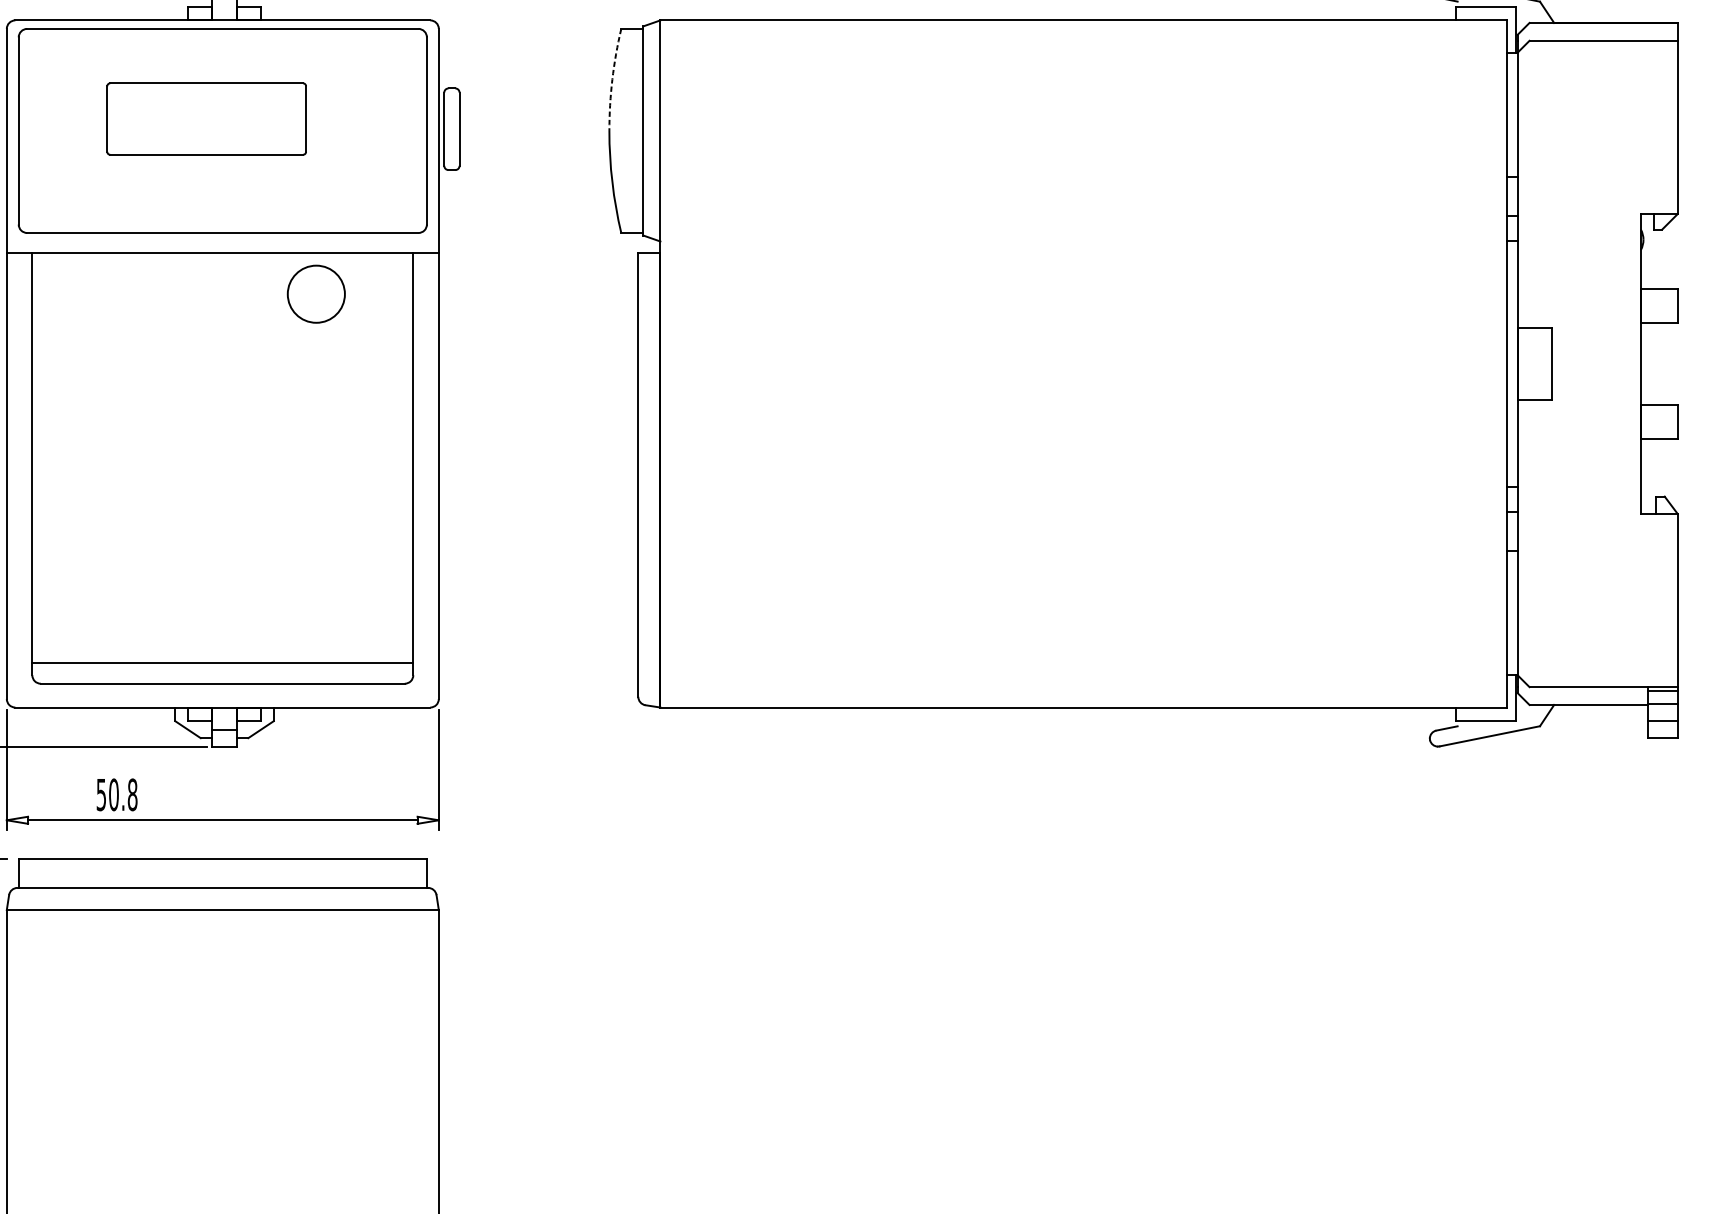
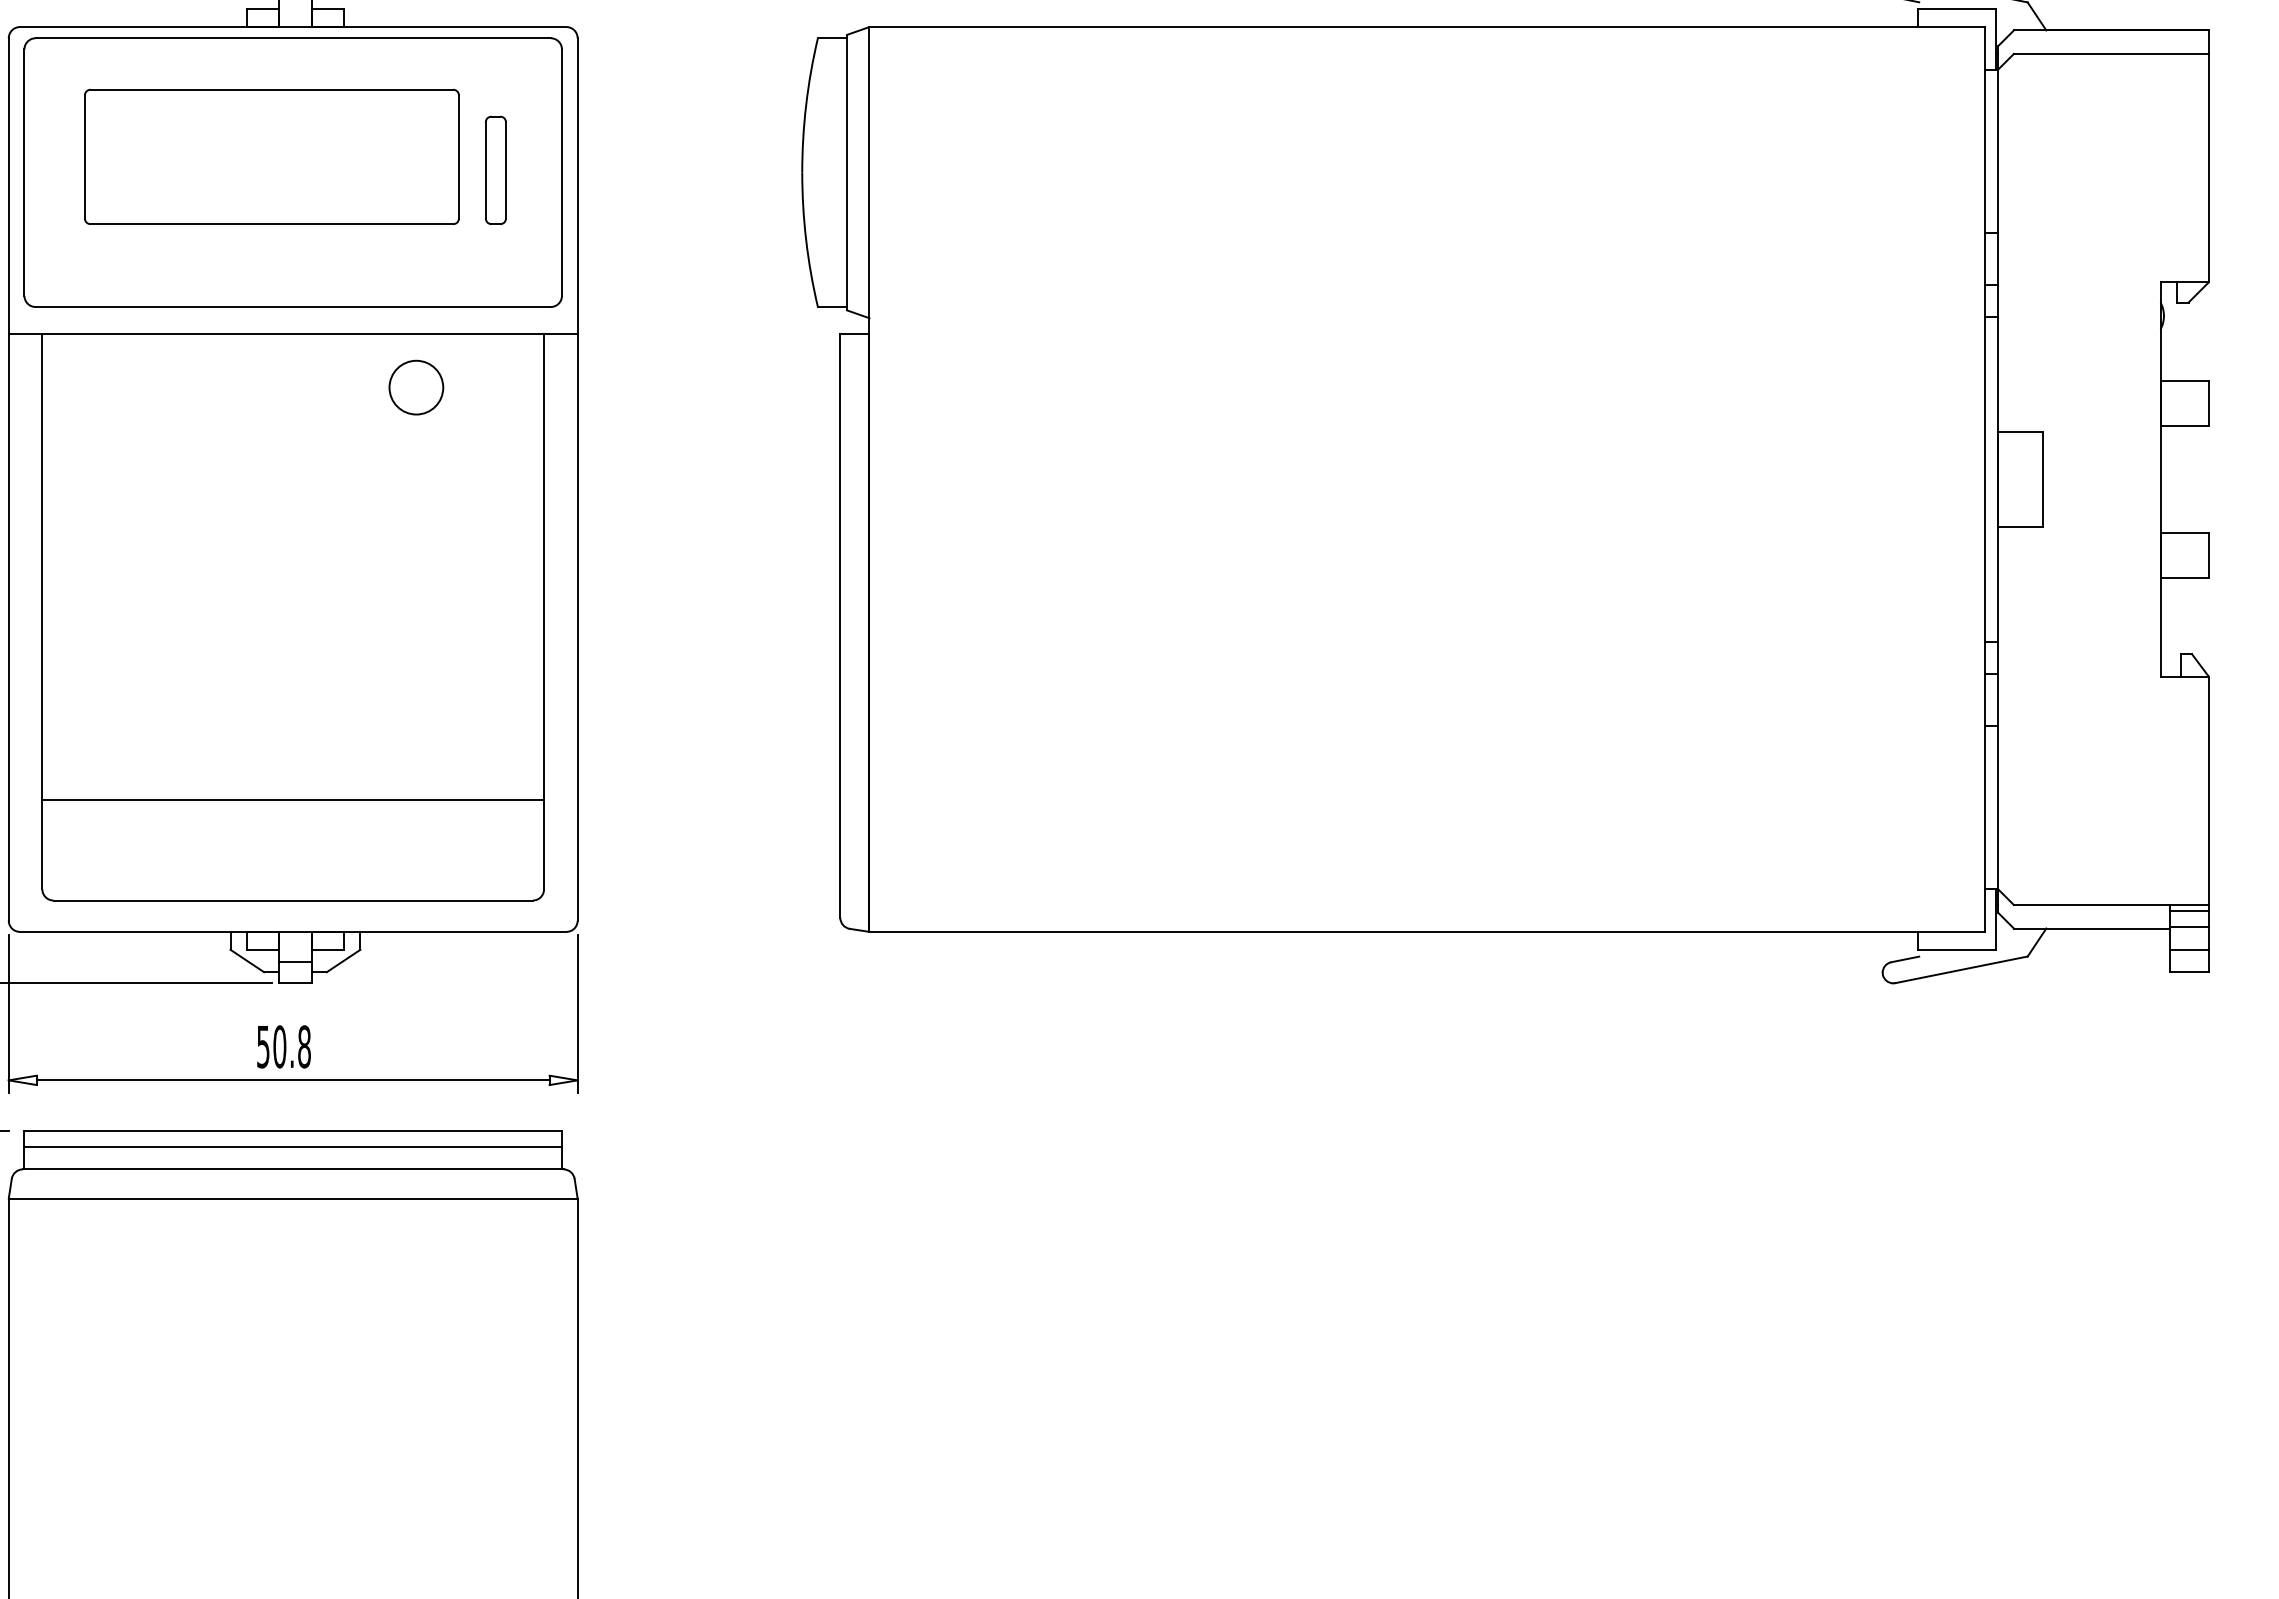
arc: (612, 79) -> (806, 105), dashed -> solid
part: (206, 118) -> (271, 156), size x1.43
part: (451, 128) -> (495, 169), moved
circle: (316, 294) -> (416, 387), size x0.71
line: (223, 663) -> (293, 799), moved
text: (116, 794) -> (283, 1046), moved
line: (222, 871) -> (292, 1147), added

